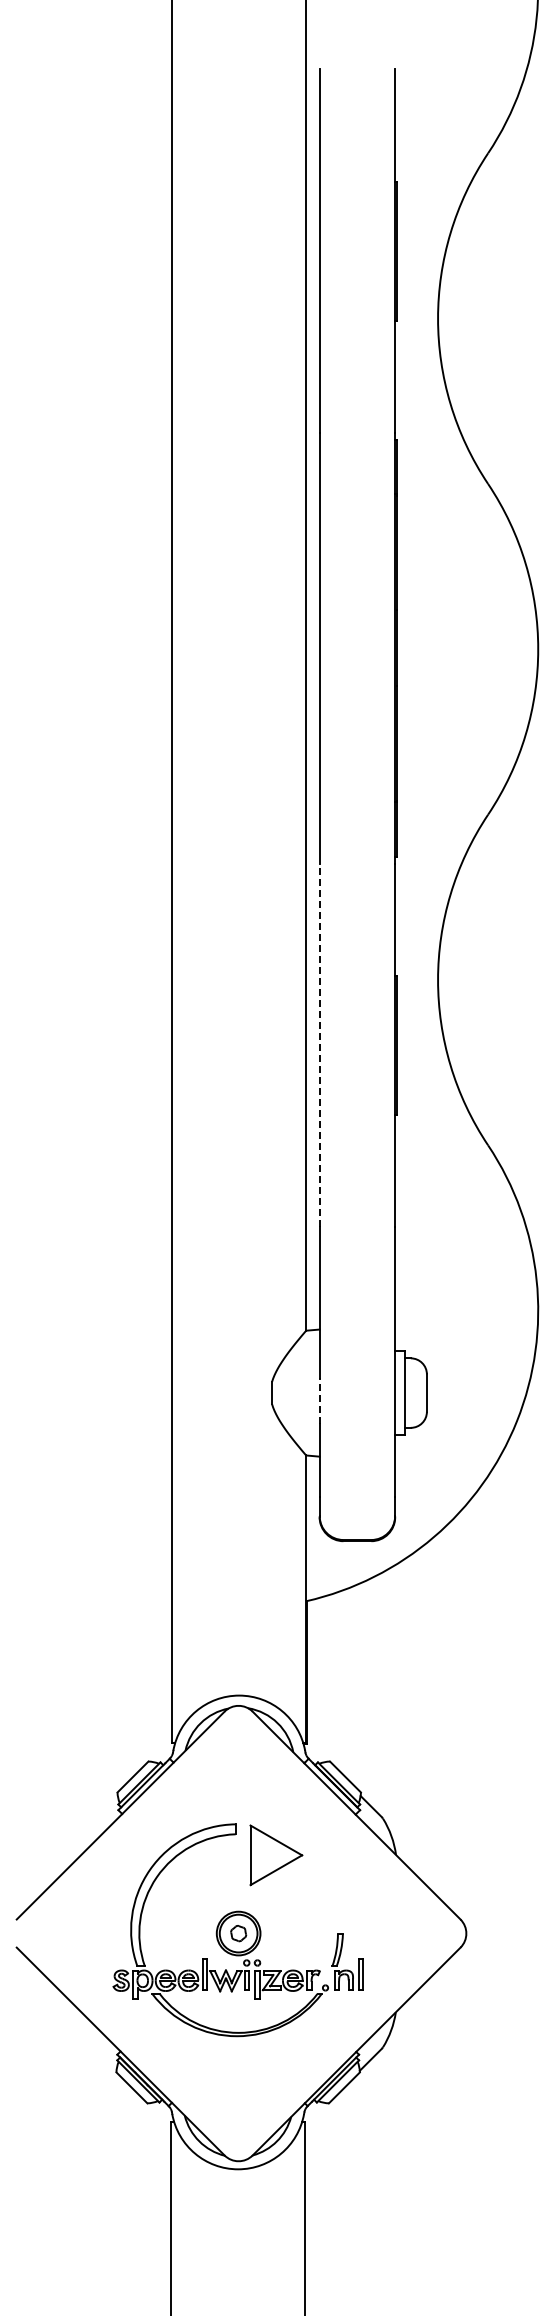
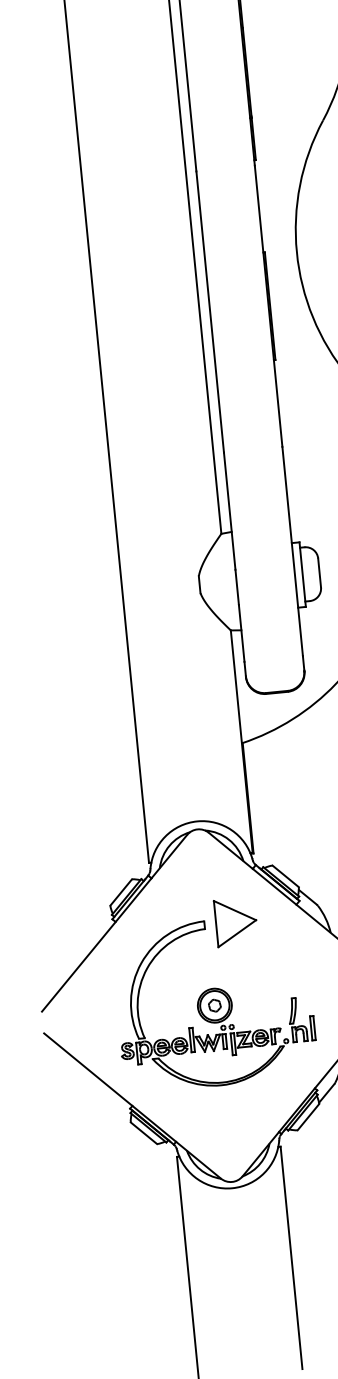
line: (319, 1045) -> (210, 312), dashed -> solid
line: (319, 1401) -> (237, 587), dashed -> solid
part: (276, 1855) -> (236, 922), moved

